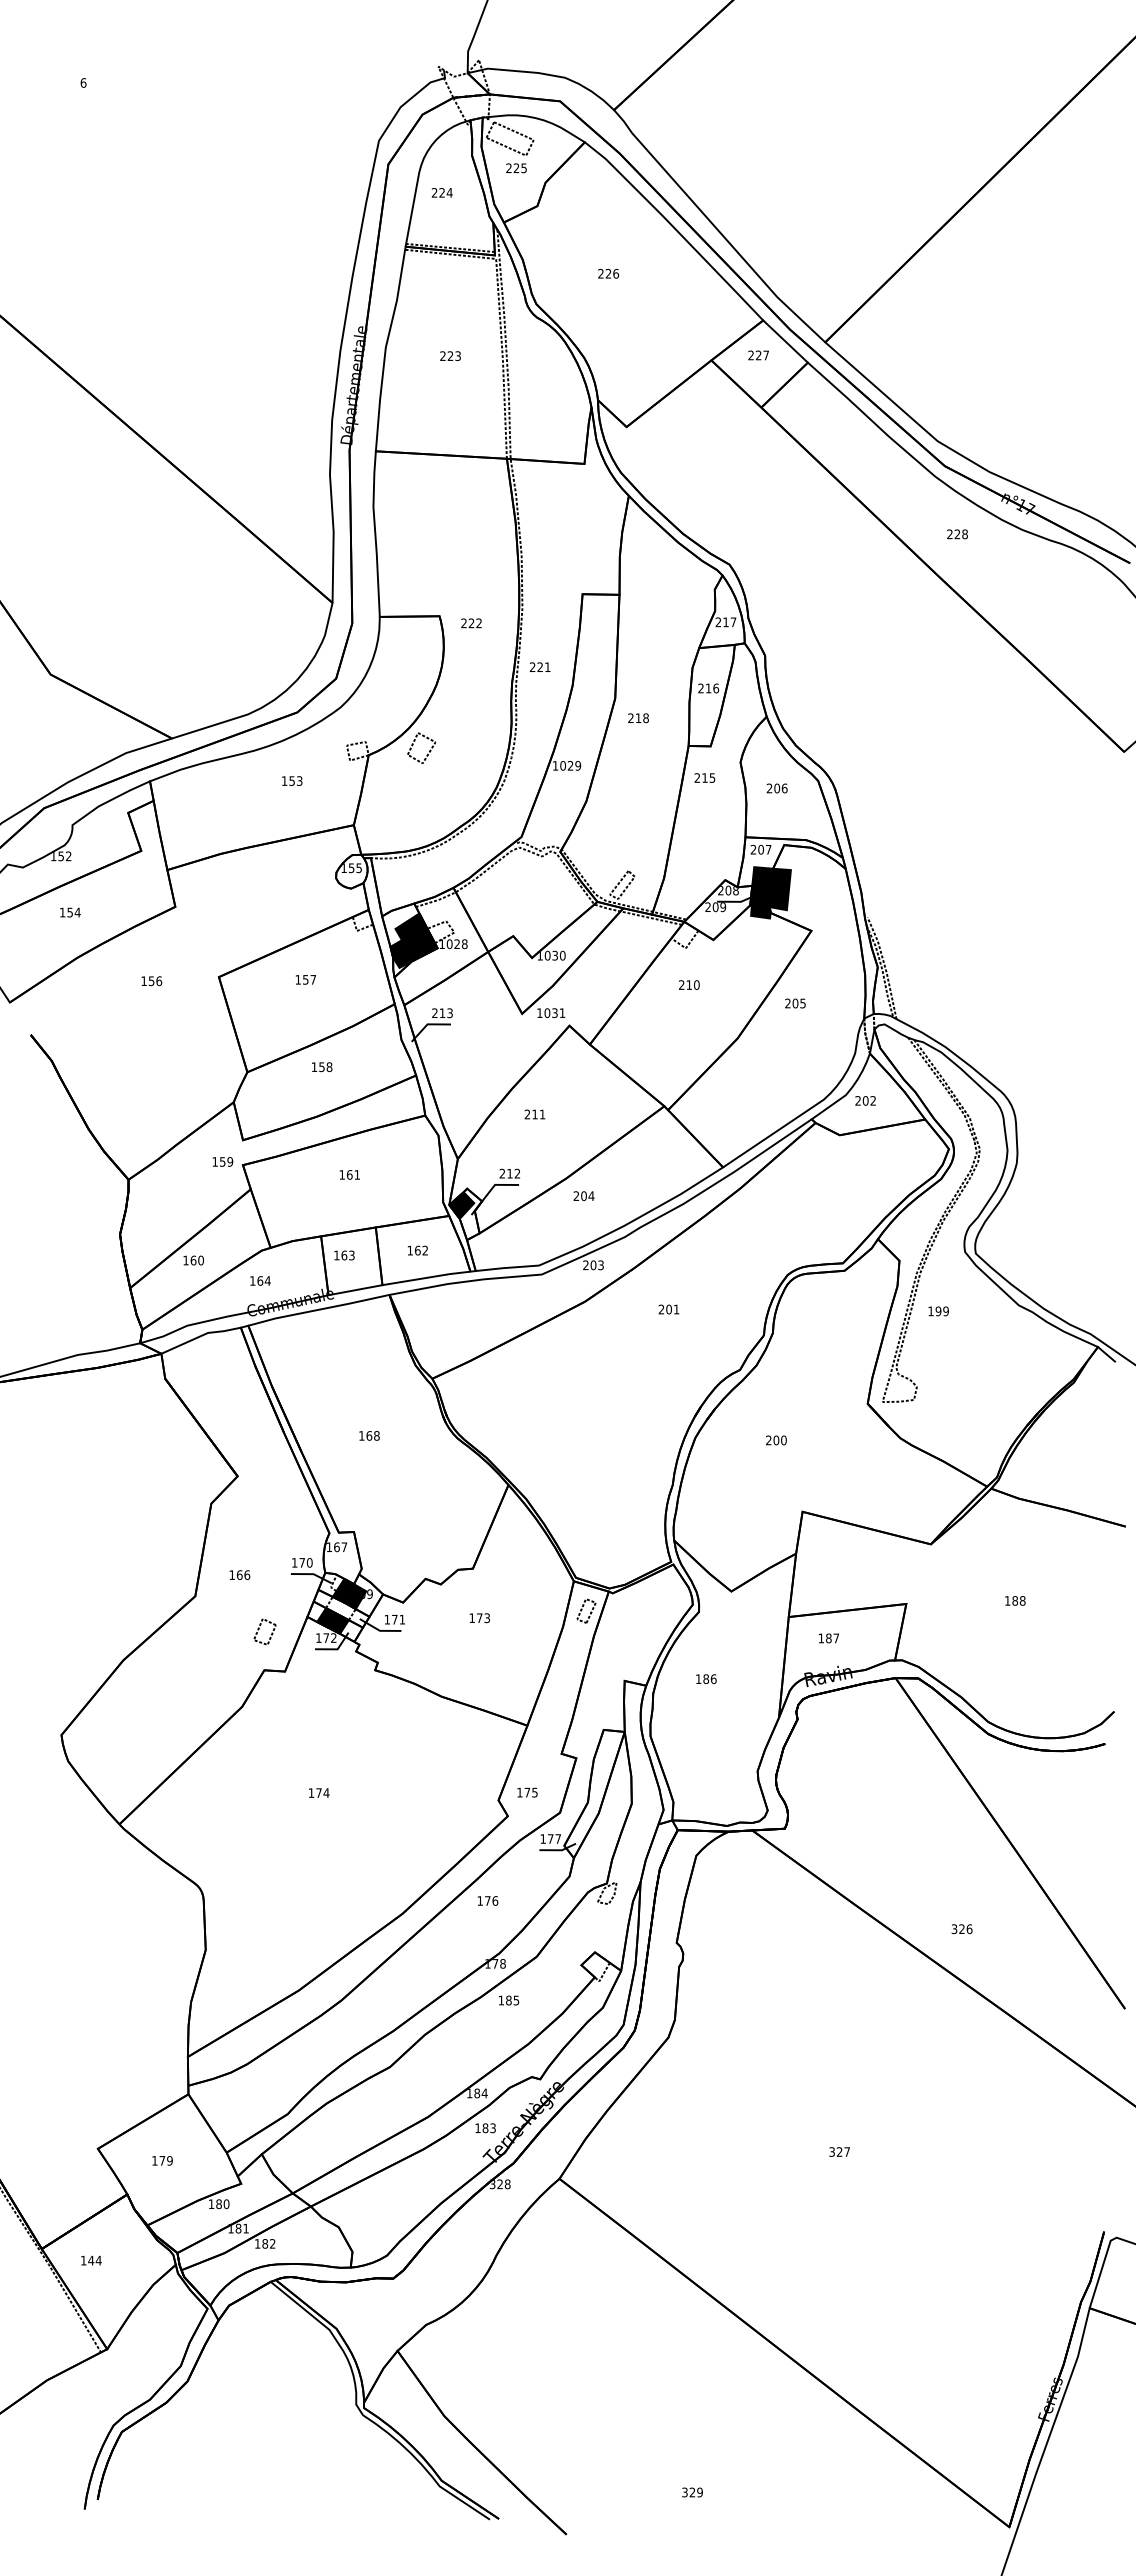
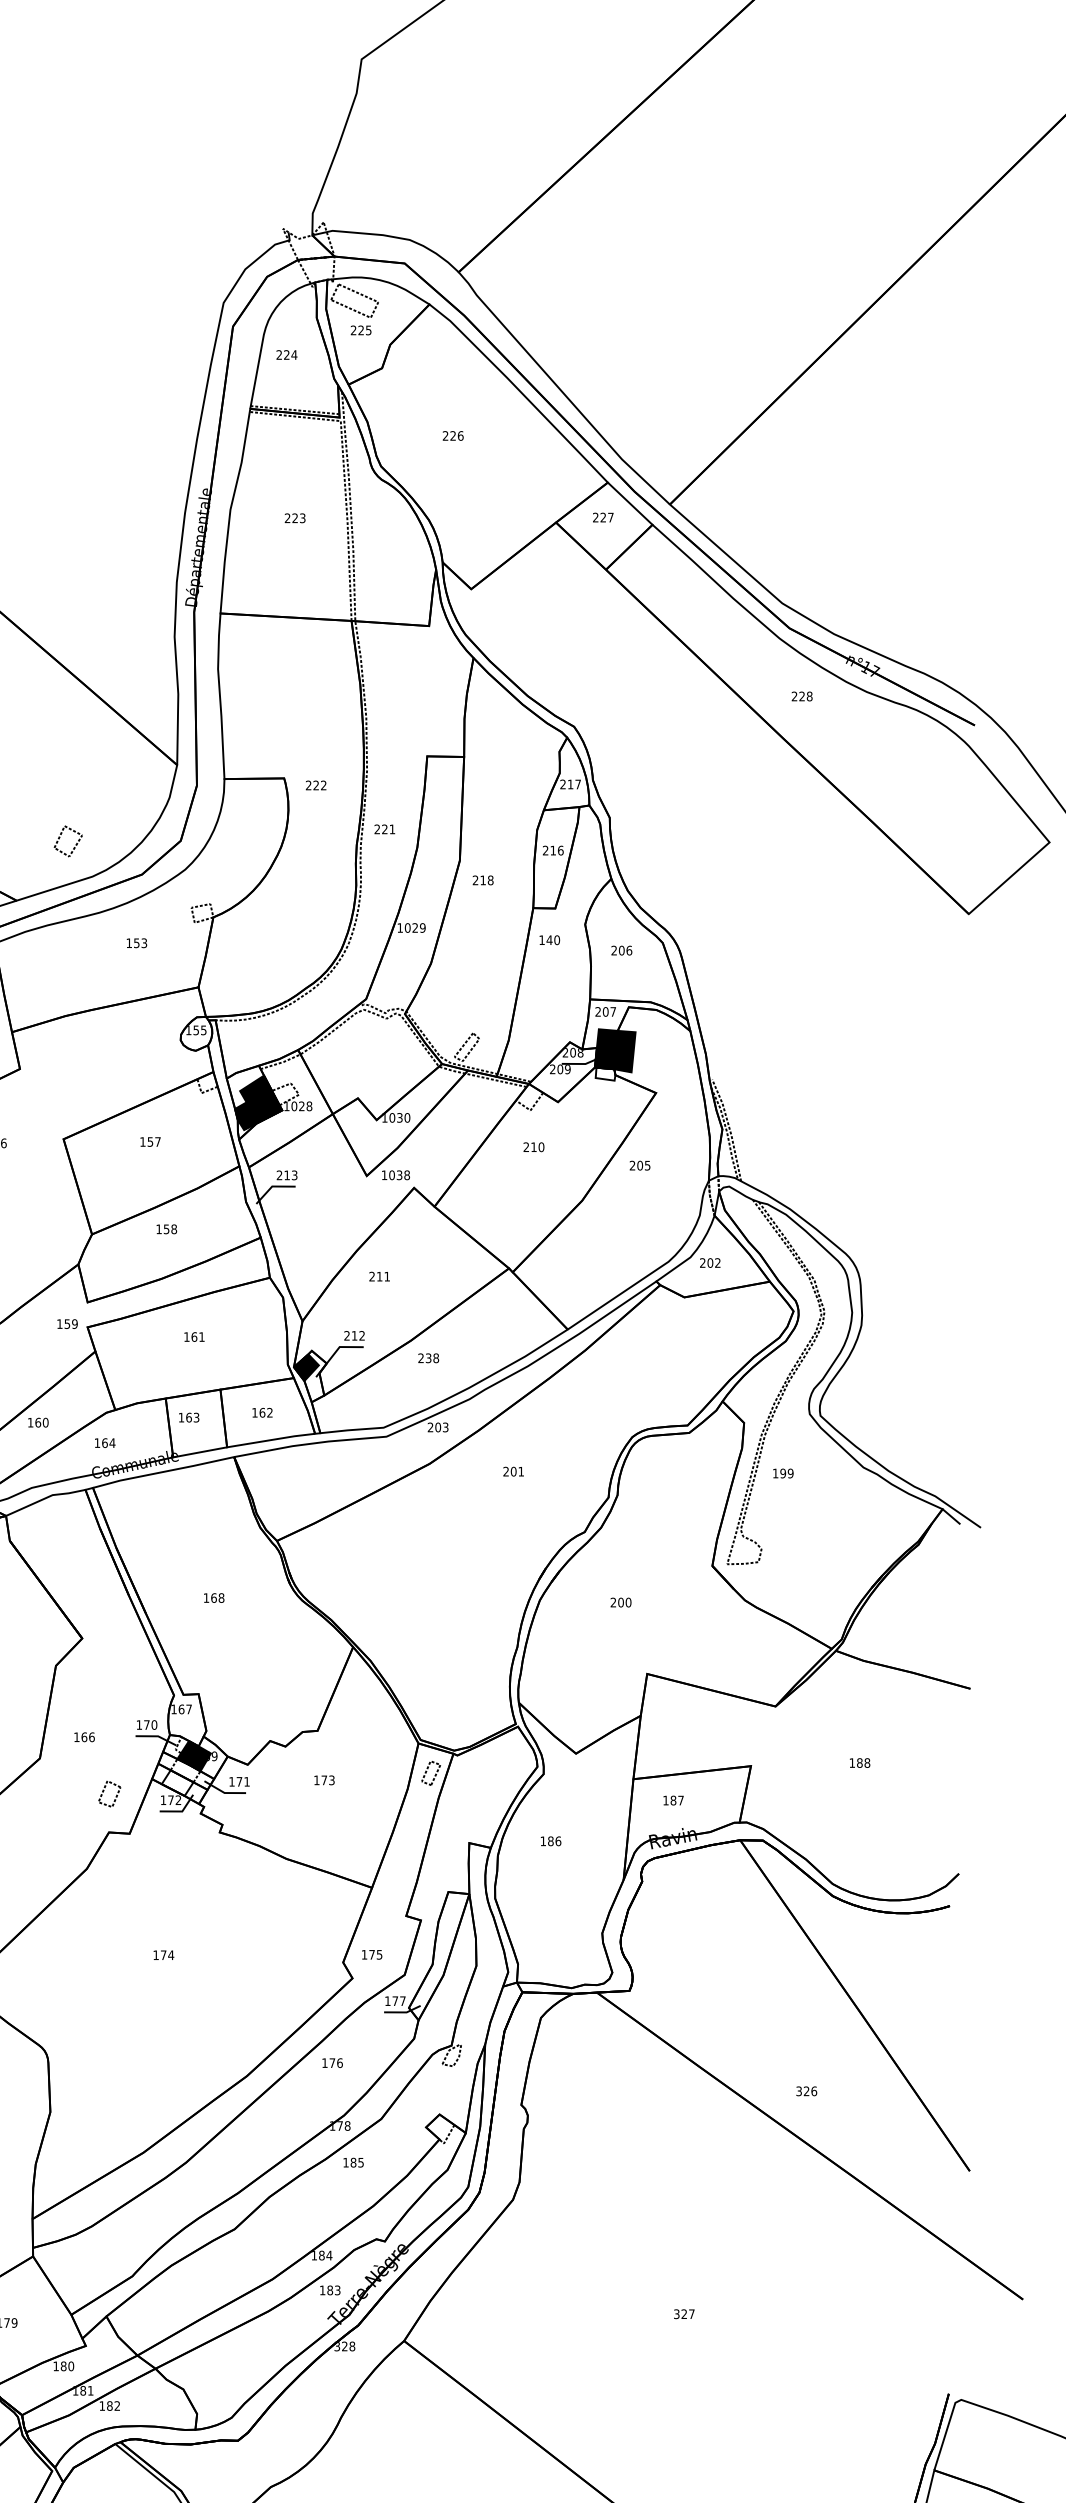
part: (428, 751) -> (75, 844), moved
text: (704, 777) -> (549, 939), 215 -> 140
fill: (760, 911) -> (605, 1073), removed
text: (562, 1013) -> (407, 1175), 1031 -> 1038
text: (587, 1196) -> (432, 1358), 204 -> 238
fill: (332, 1620) -> (177, 1782), removed

